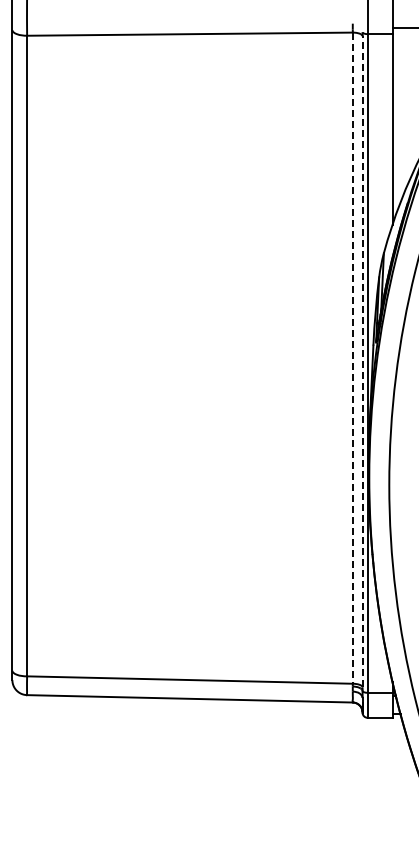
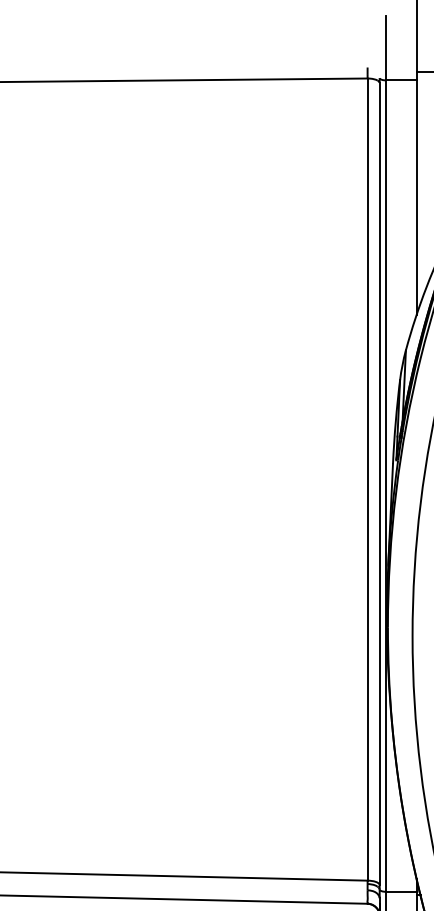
line: (352, 358) -> (367, 479), dashed -> solid
line: (362, 361) -> (379, 483), dashed -> solid

